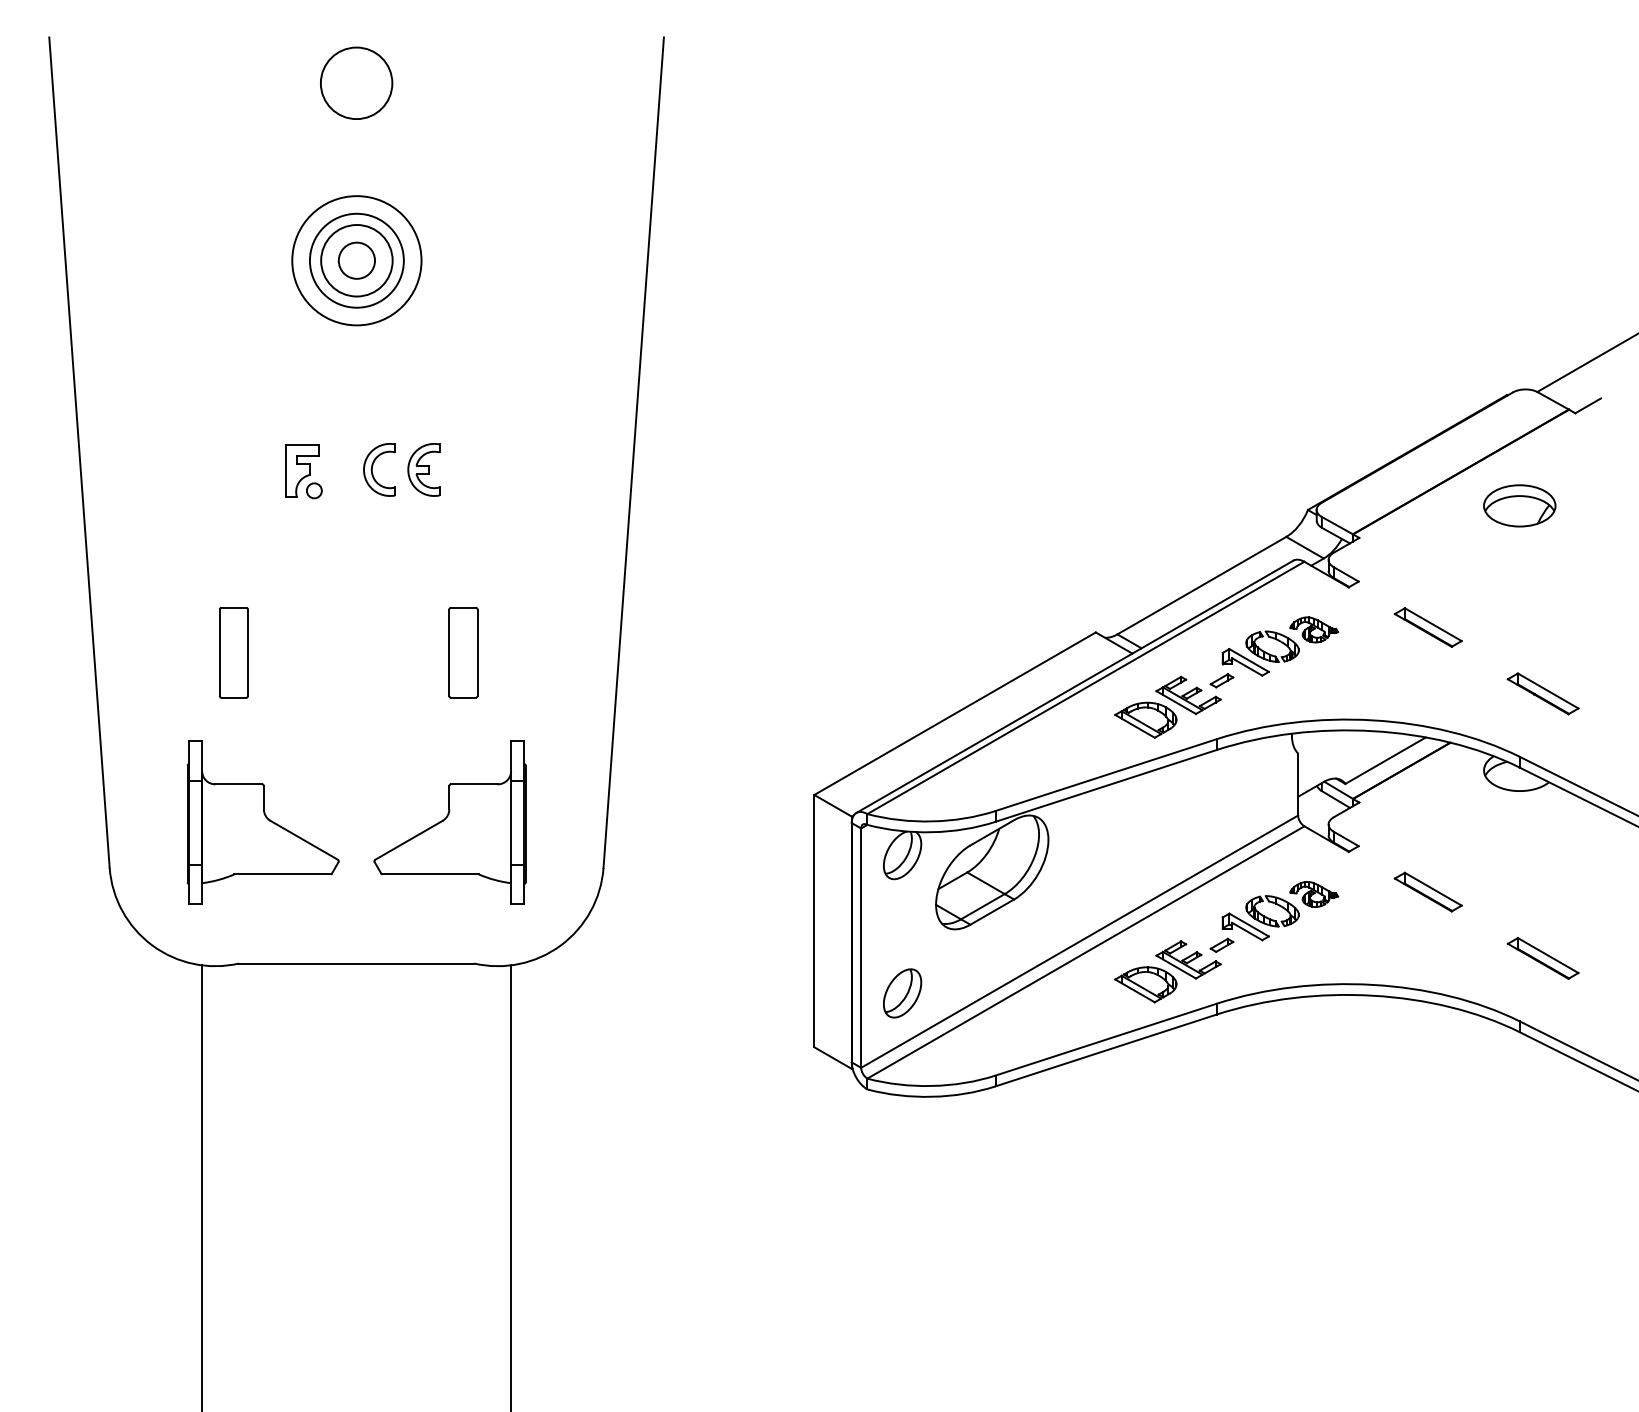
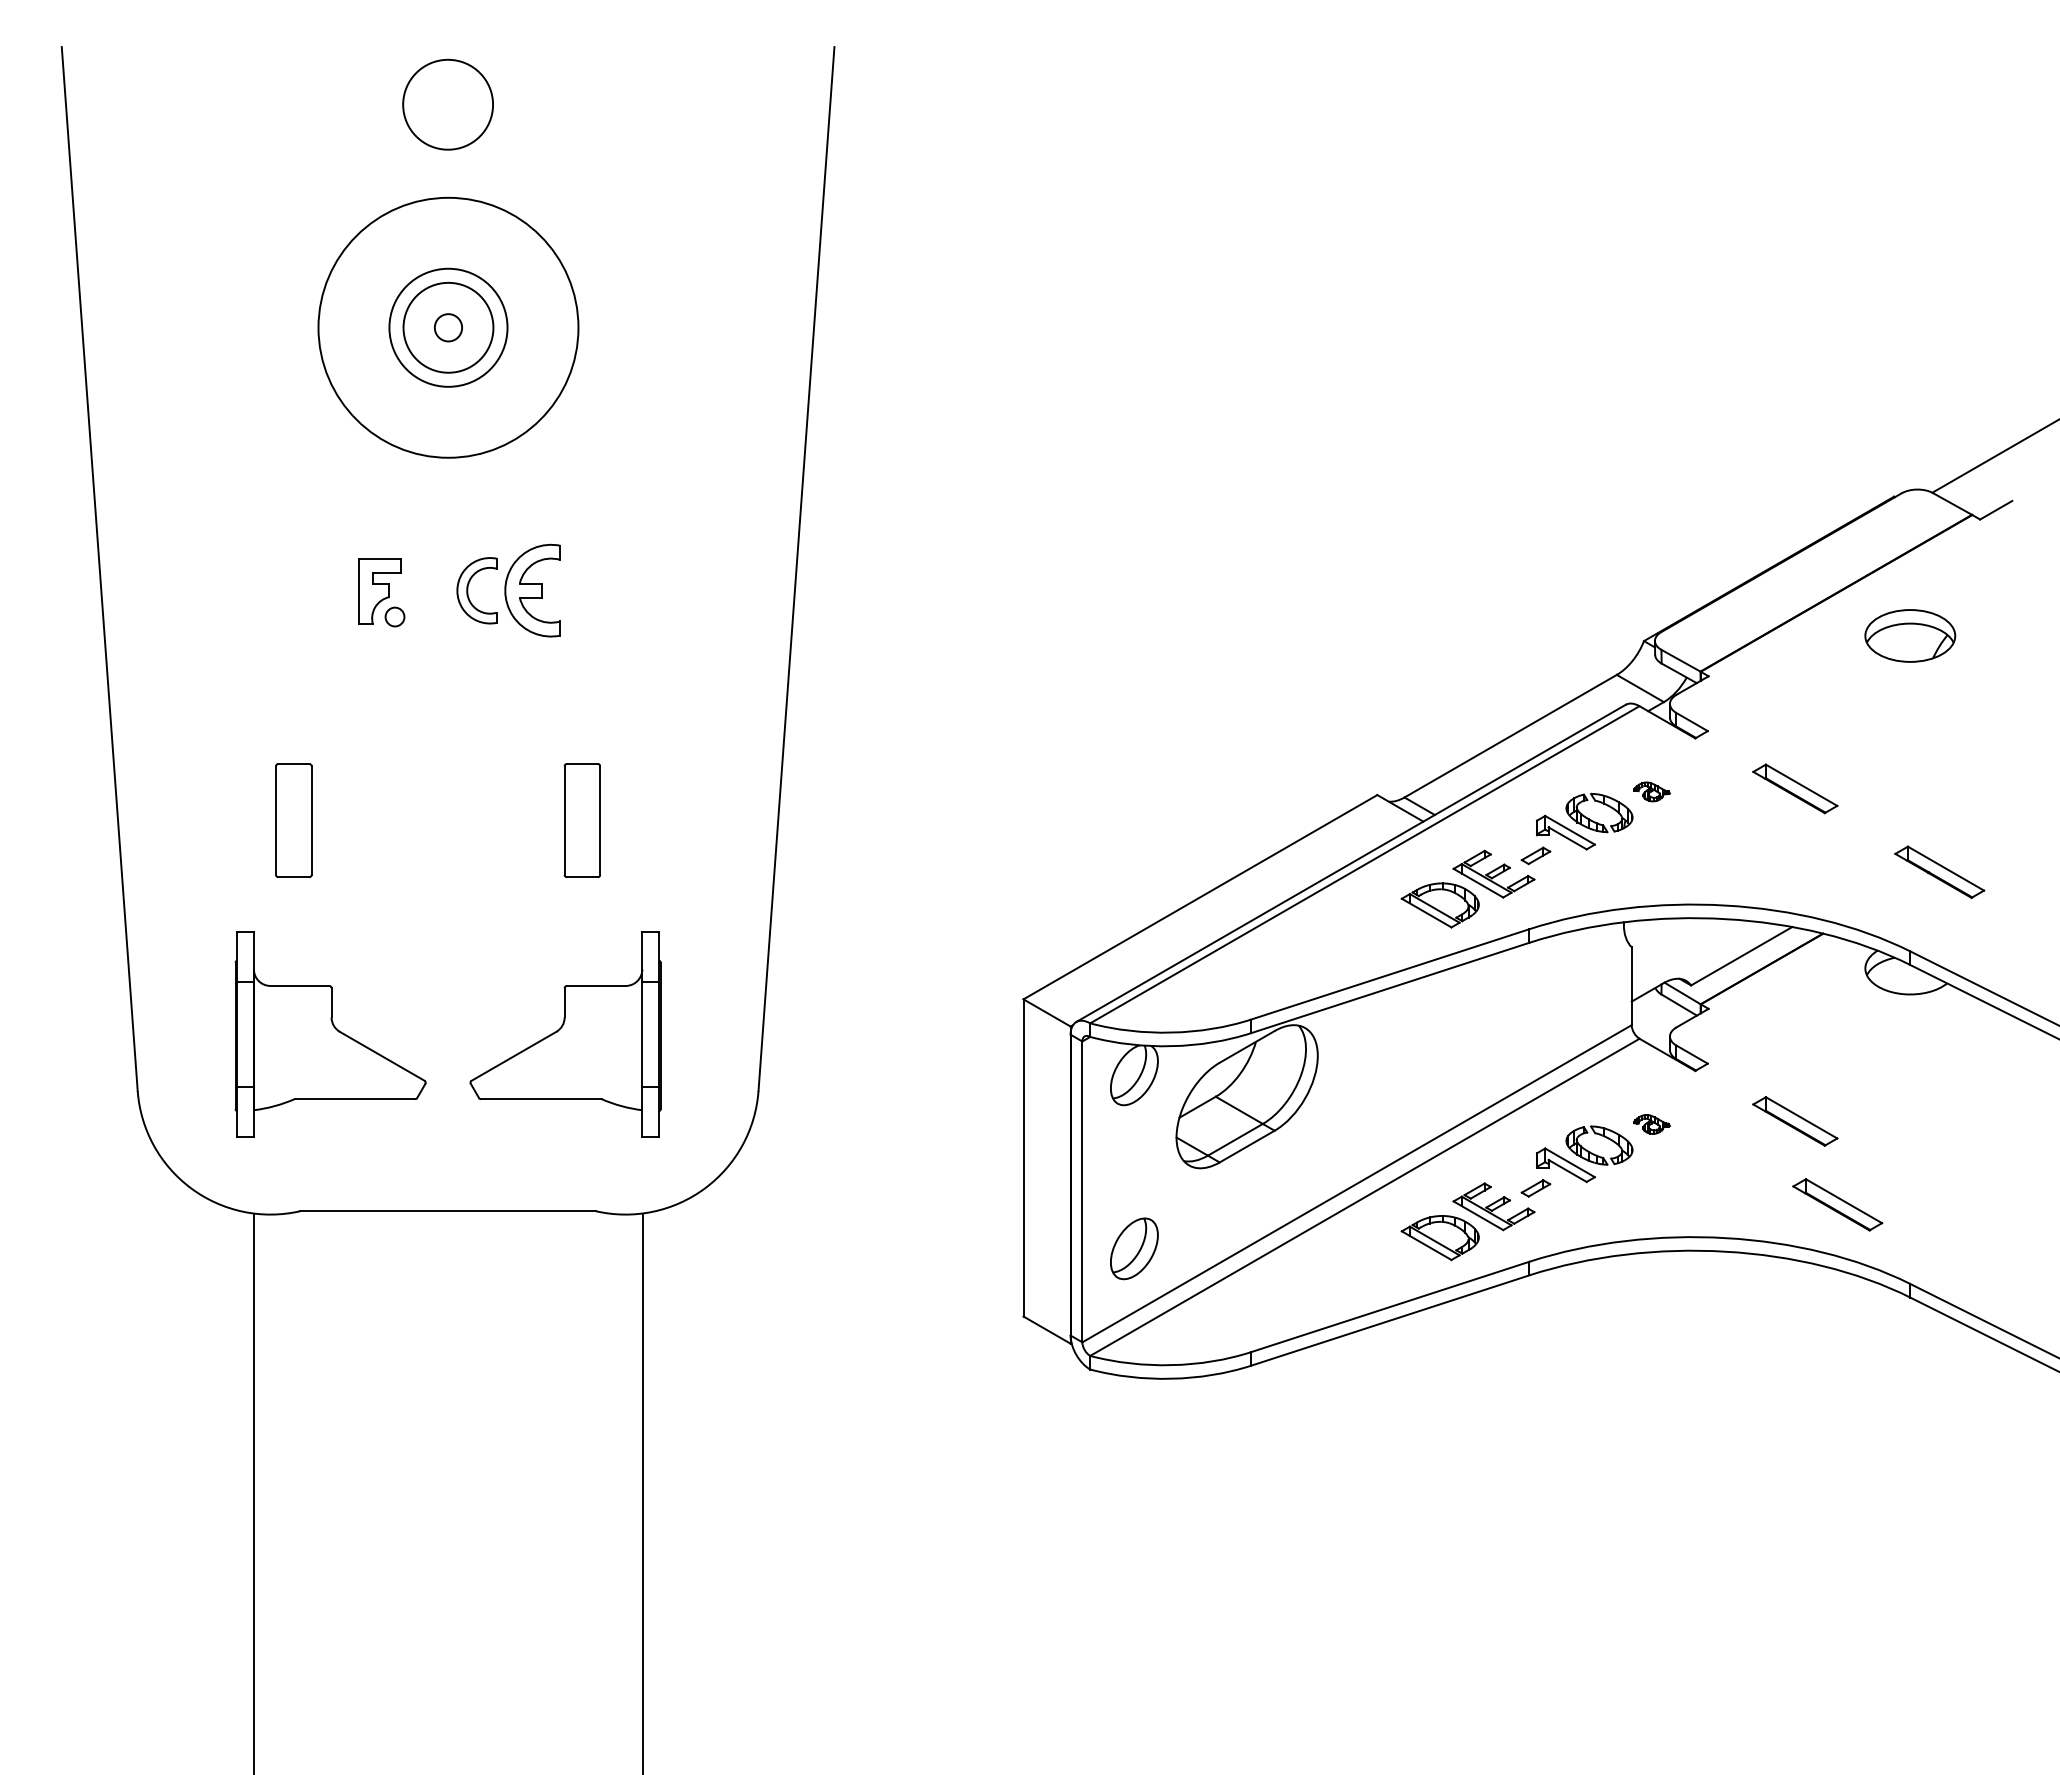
circle: (356, 260) -> (448, 327), size x0.6
circle: (356, 260) -> (448, 327), size x1.6
part: (423, 469) -> (532, 590), size x1.4
part: (1313, 629) -> (1651, 791), size x0.6
part: (1313, 894) -> (1651, 1124), size x0.6
part: (1543, 958) -> (1837, 1204), moved

